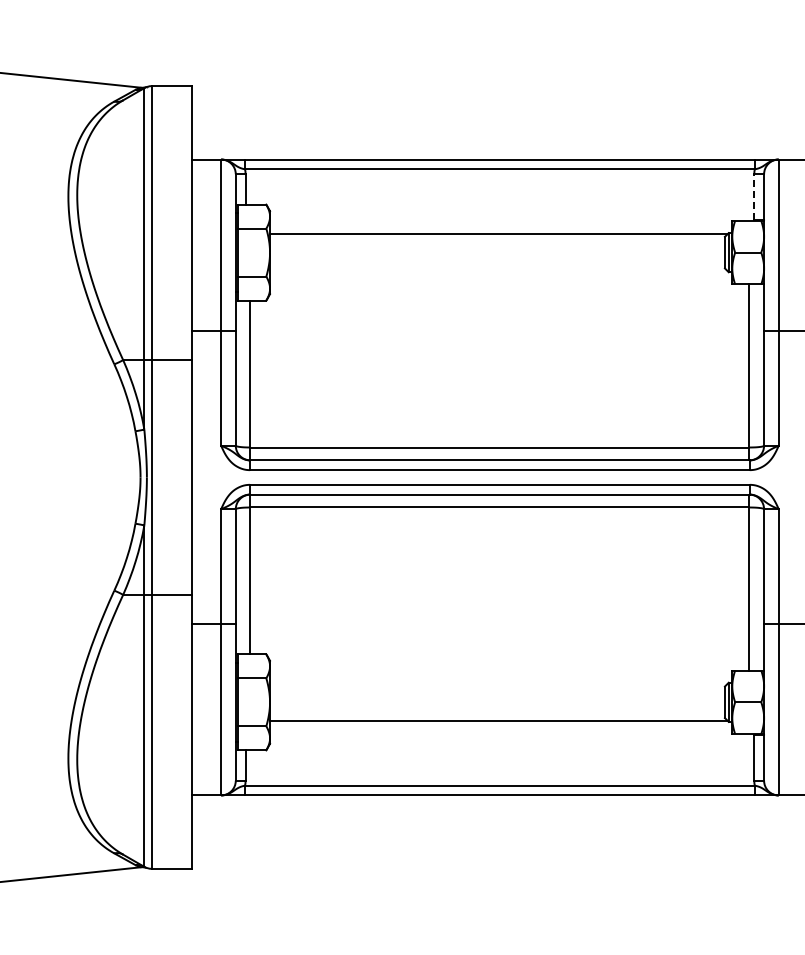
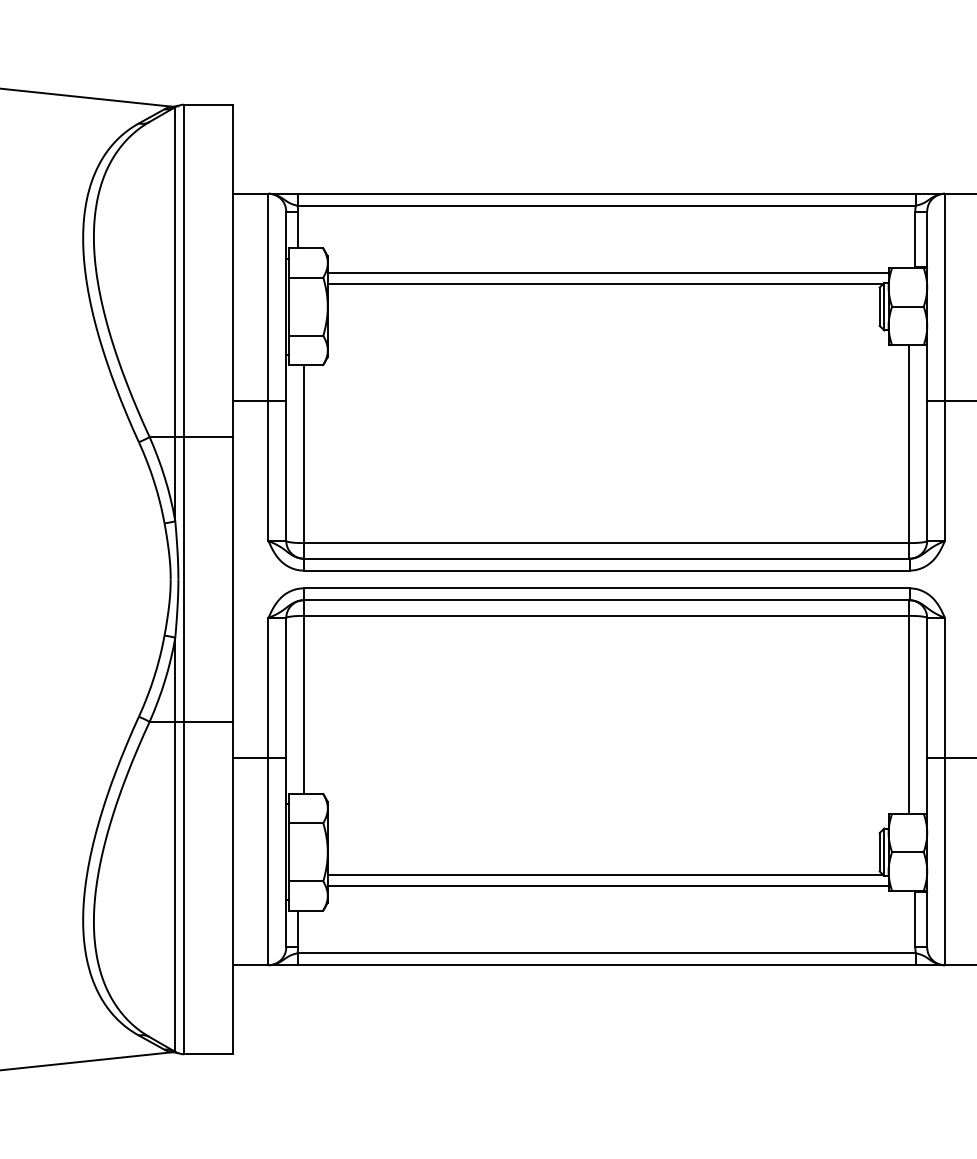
line: (754, 196) -> (915, 238), dashed -> solid
line: (501, 224) -> (608, 272), added
line: (501, 730) -> (608, 886), added

